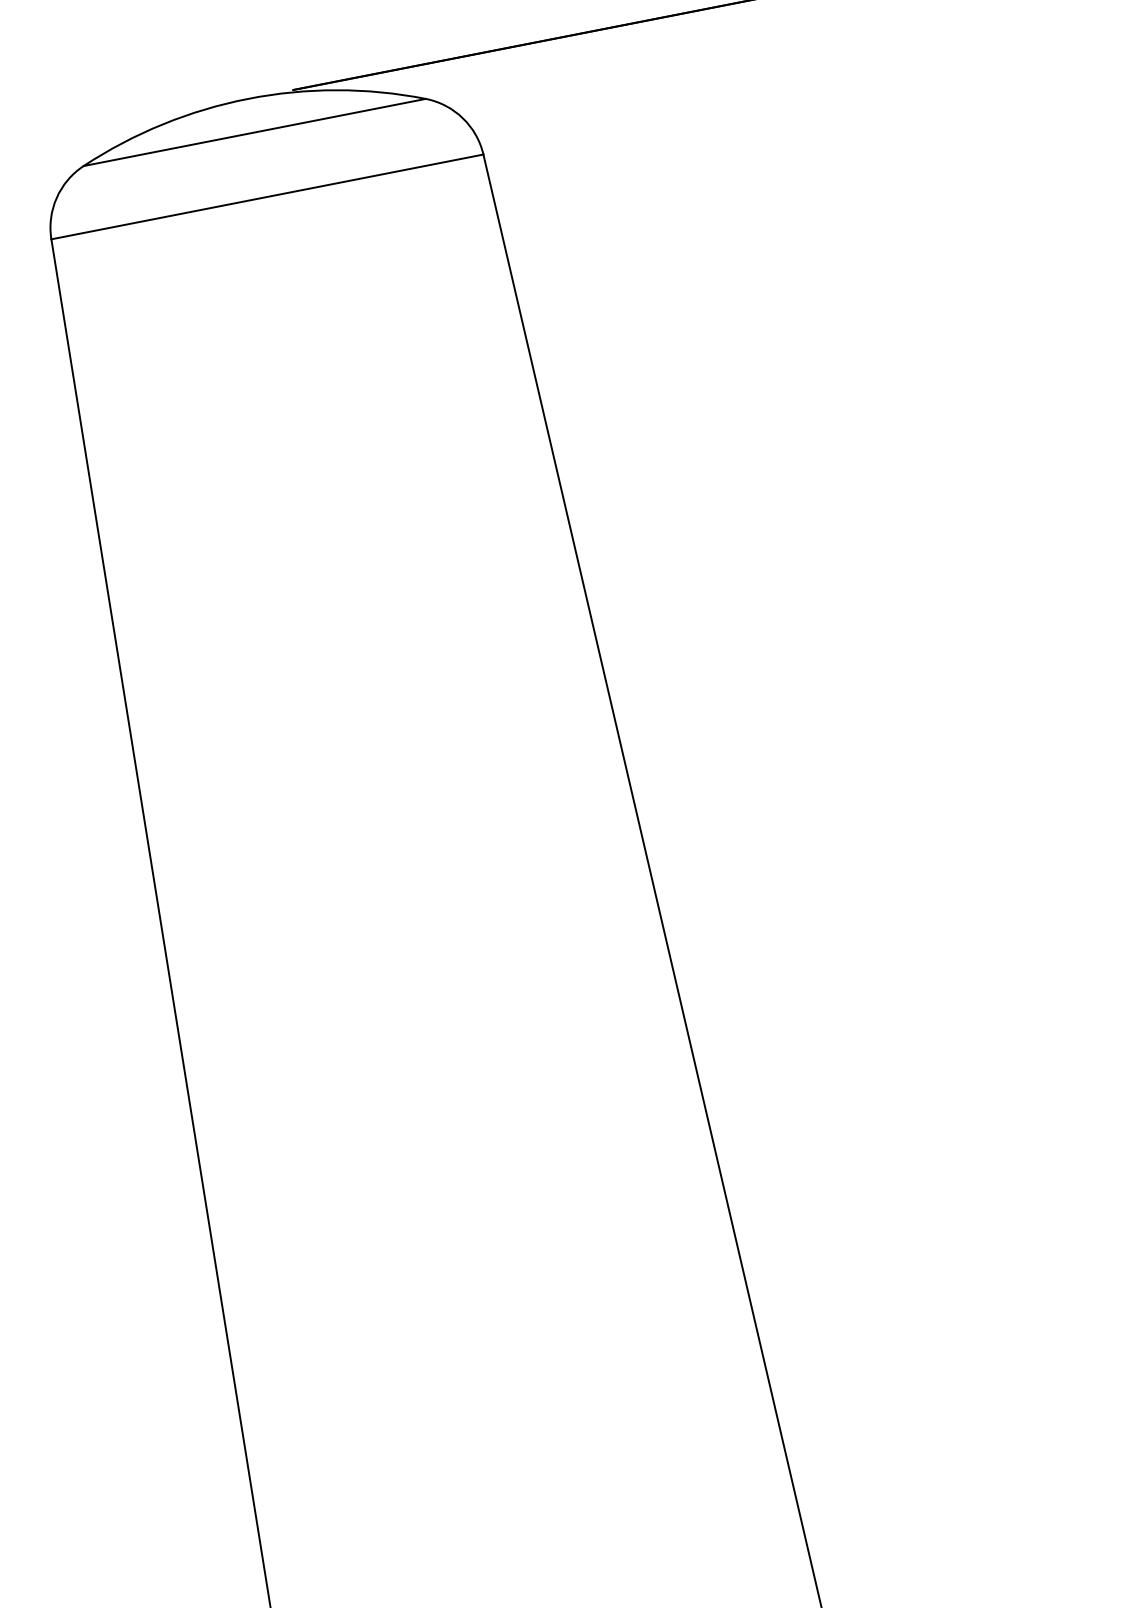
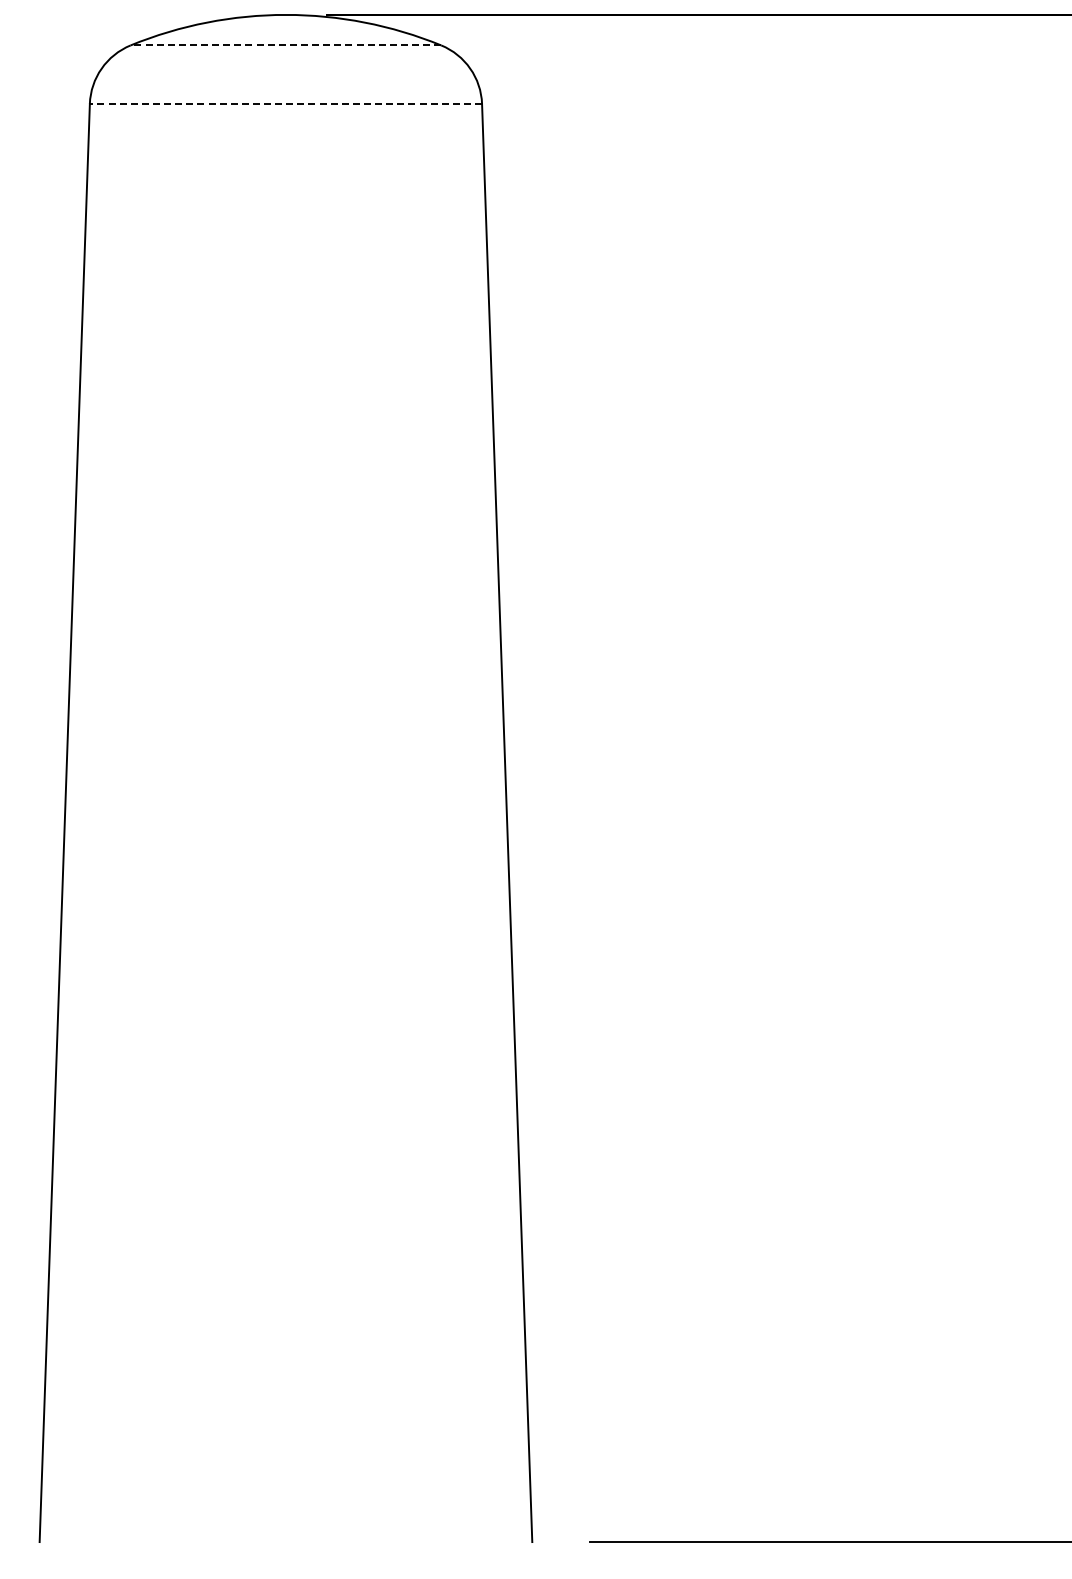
line: (254, 132) -> (285, 45), solid -> dashed
line: (266, 196) -> (285, 103), solid -> dashed

